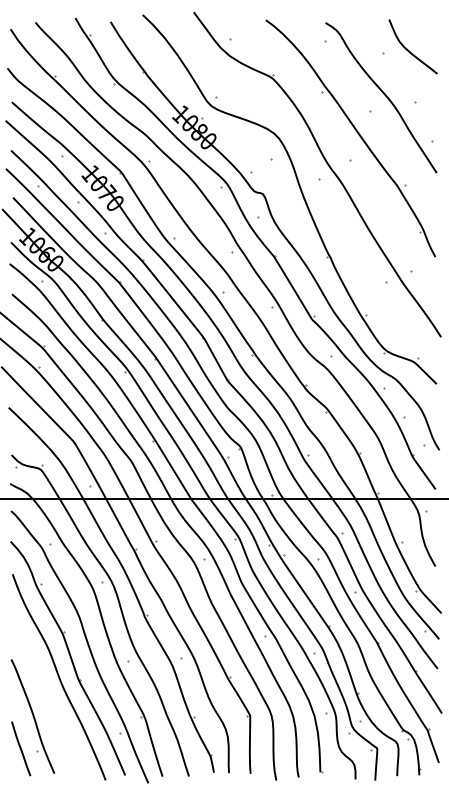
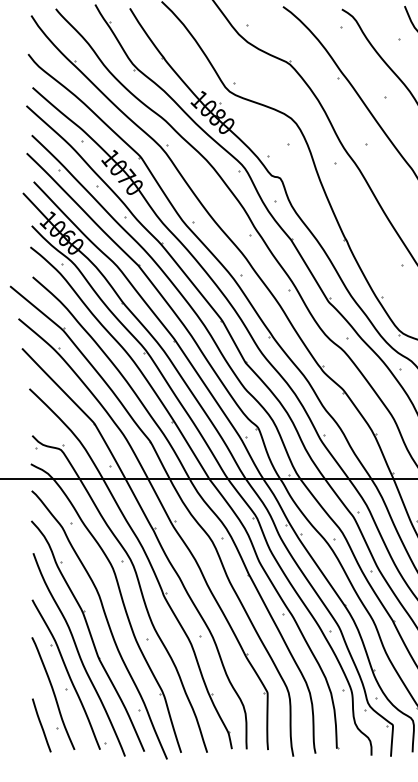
part: (49, 697) -> (69, 674), added

